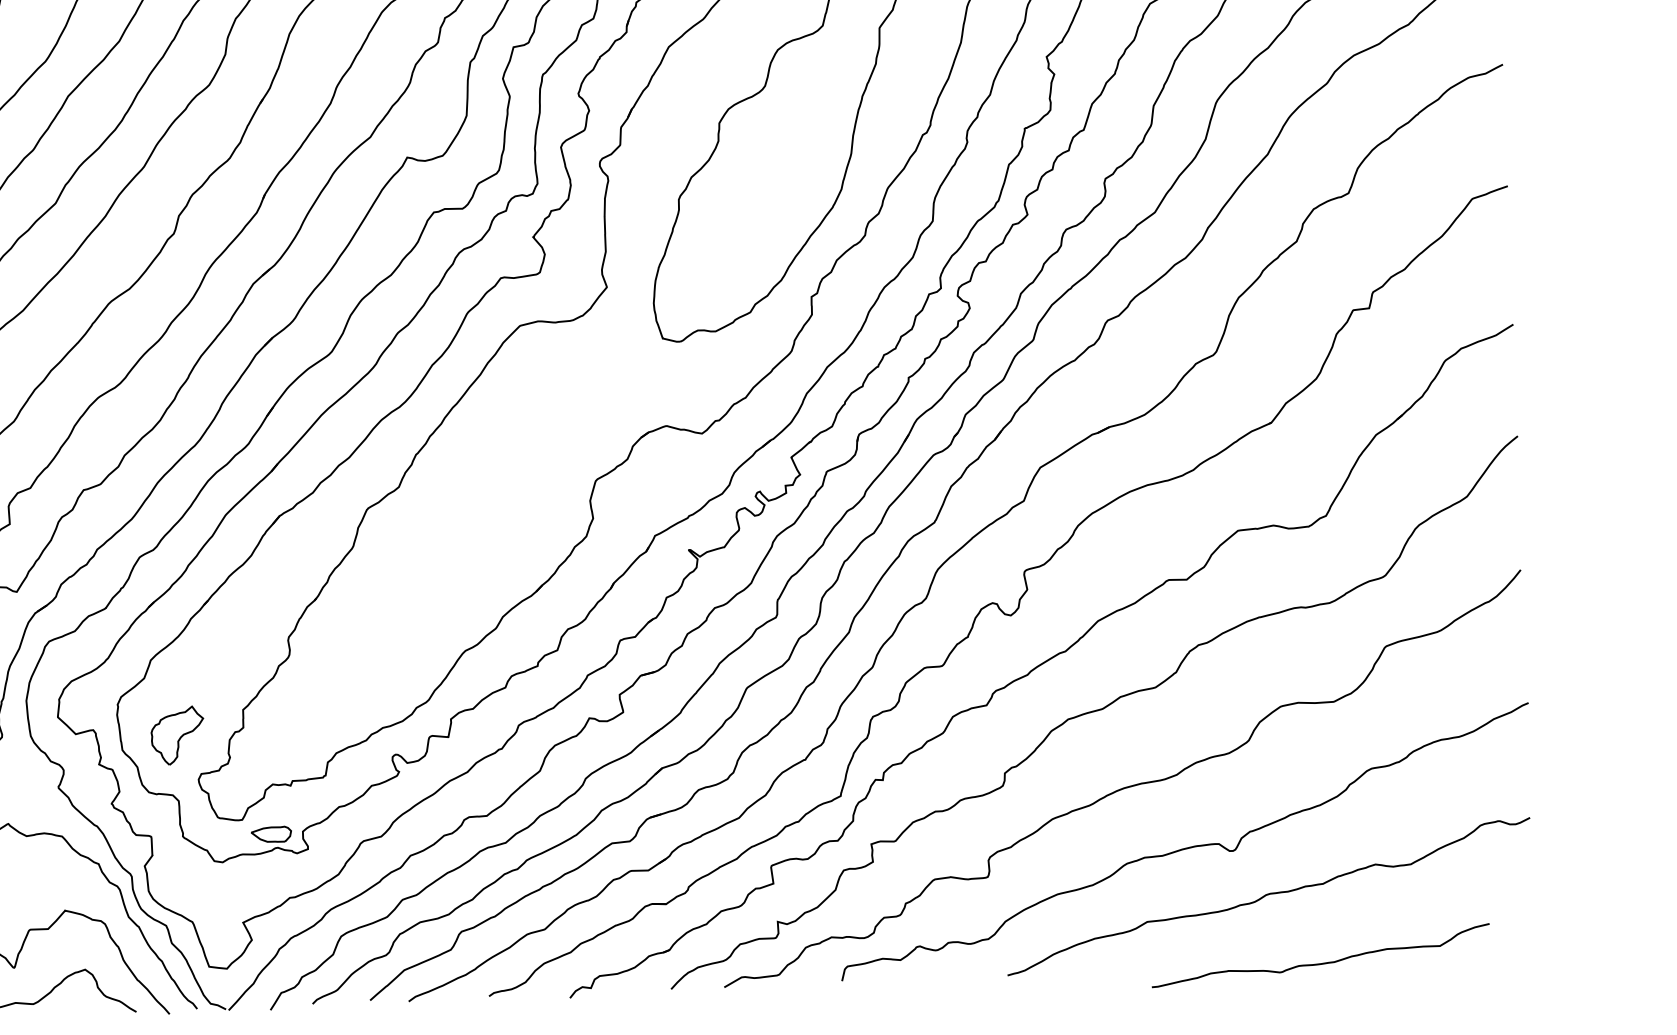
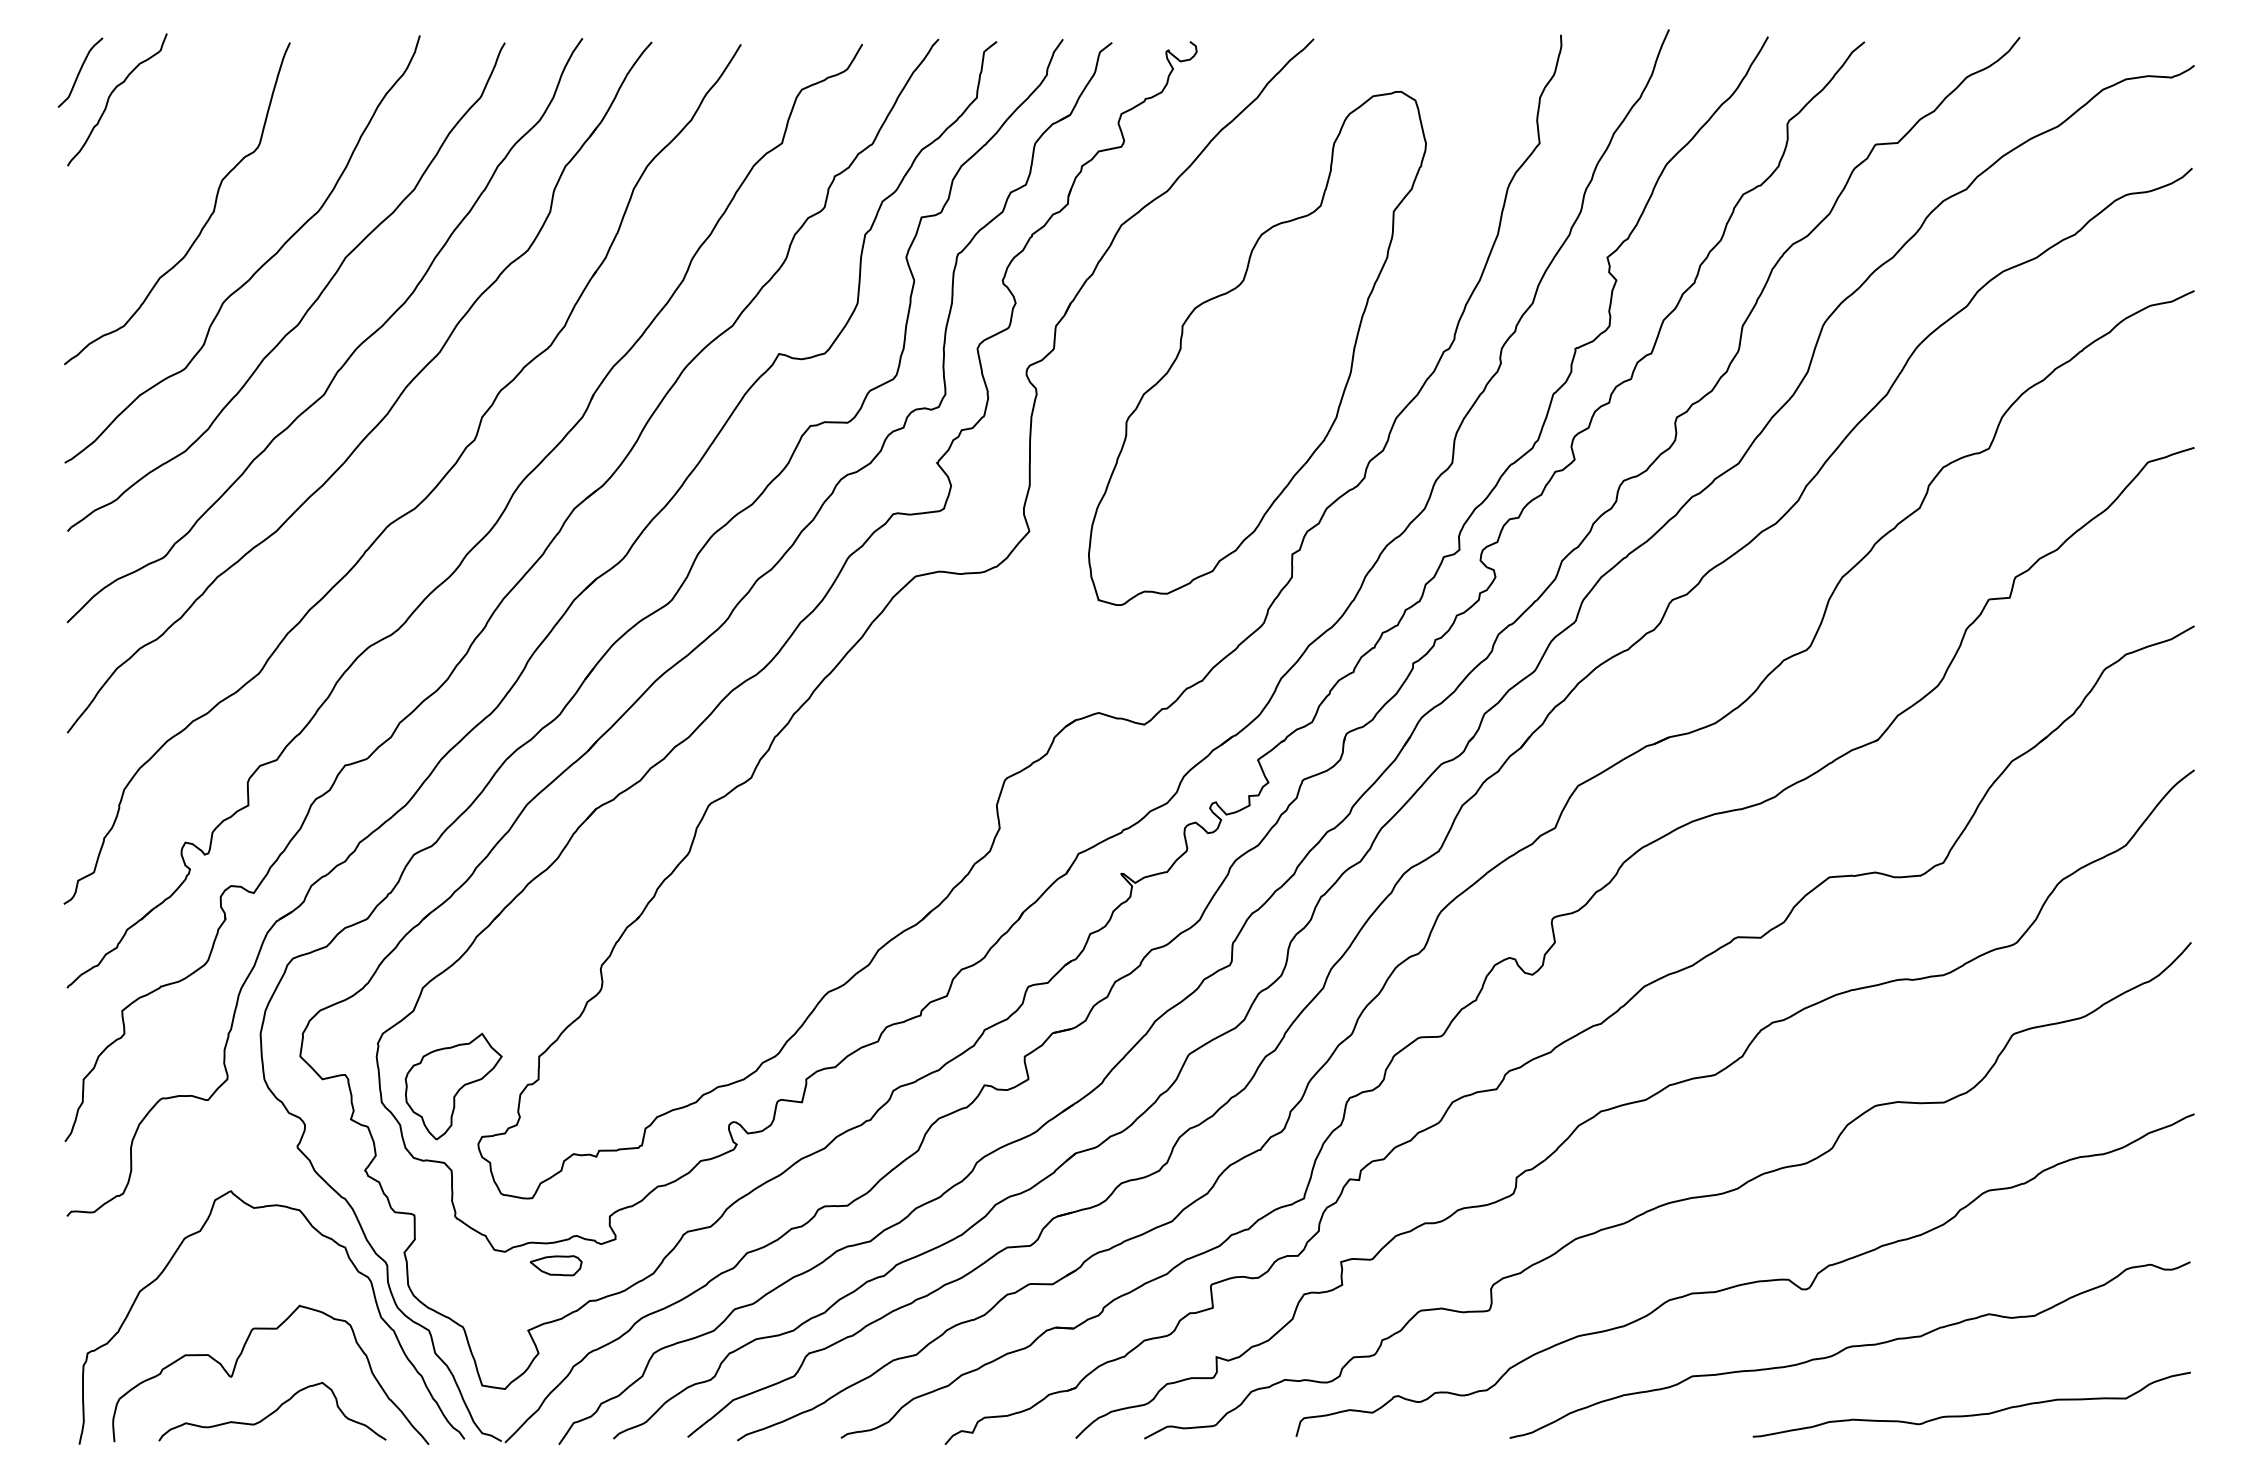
part: (177, 735) -> (453, 1086), size x1.43
part: (270, 834) -> (555, 1265), moved
curve: (1320, 963) -> (1971, 1414), moved

